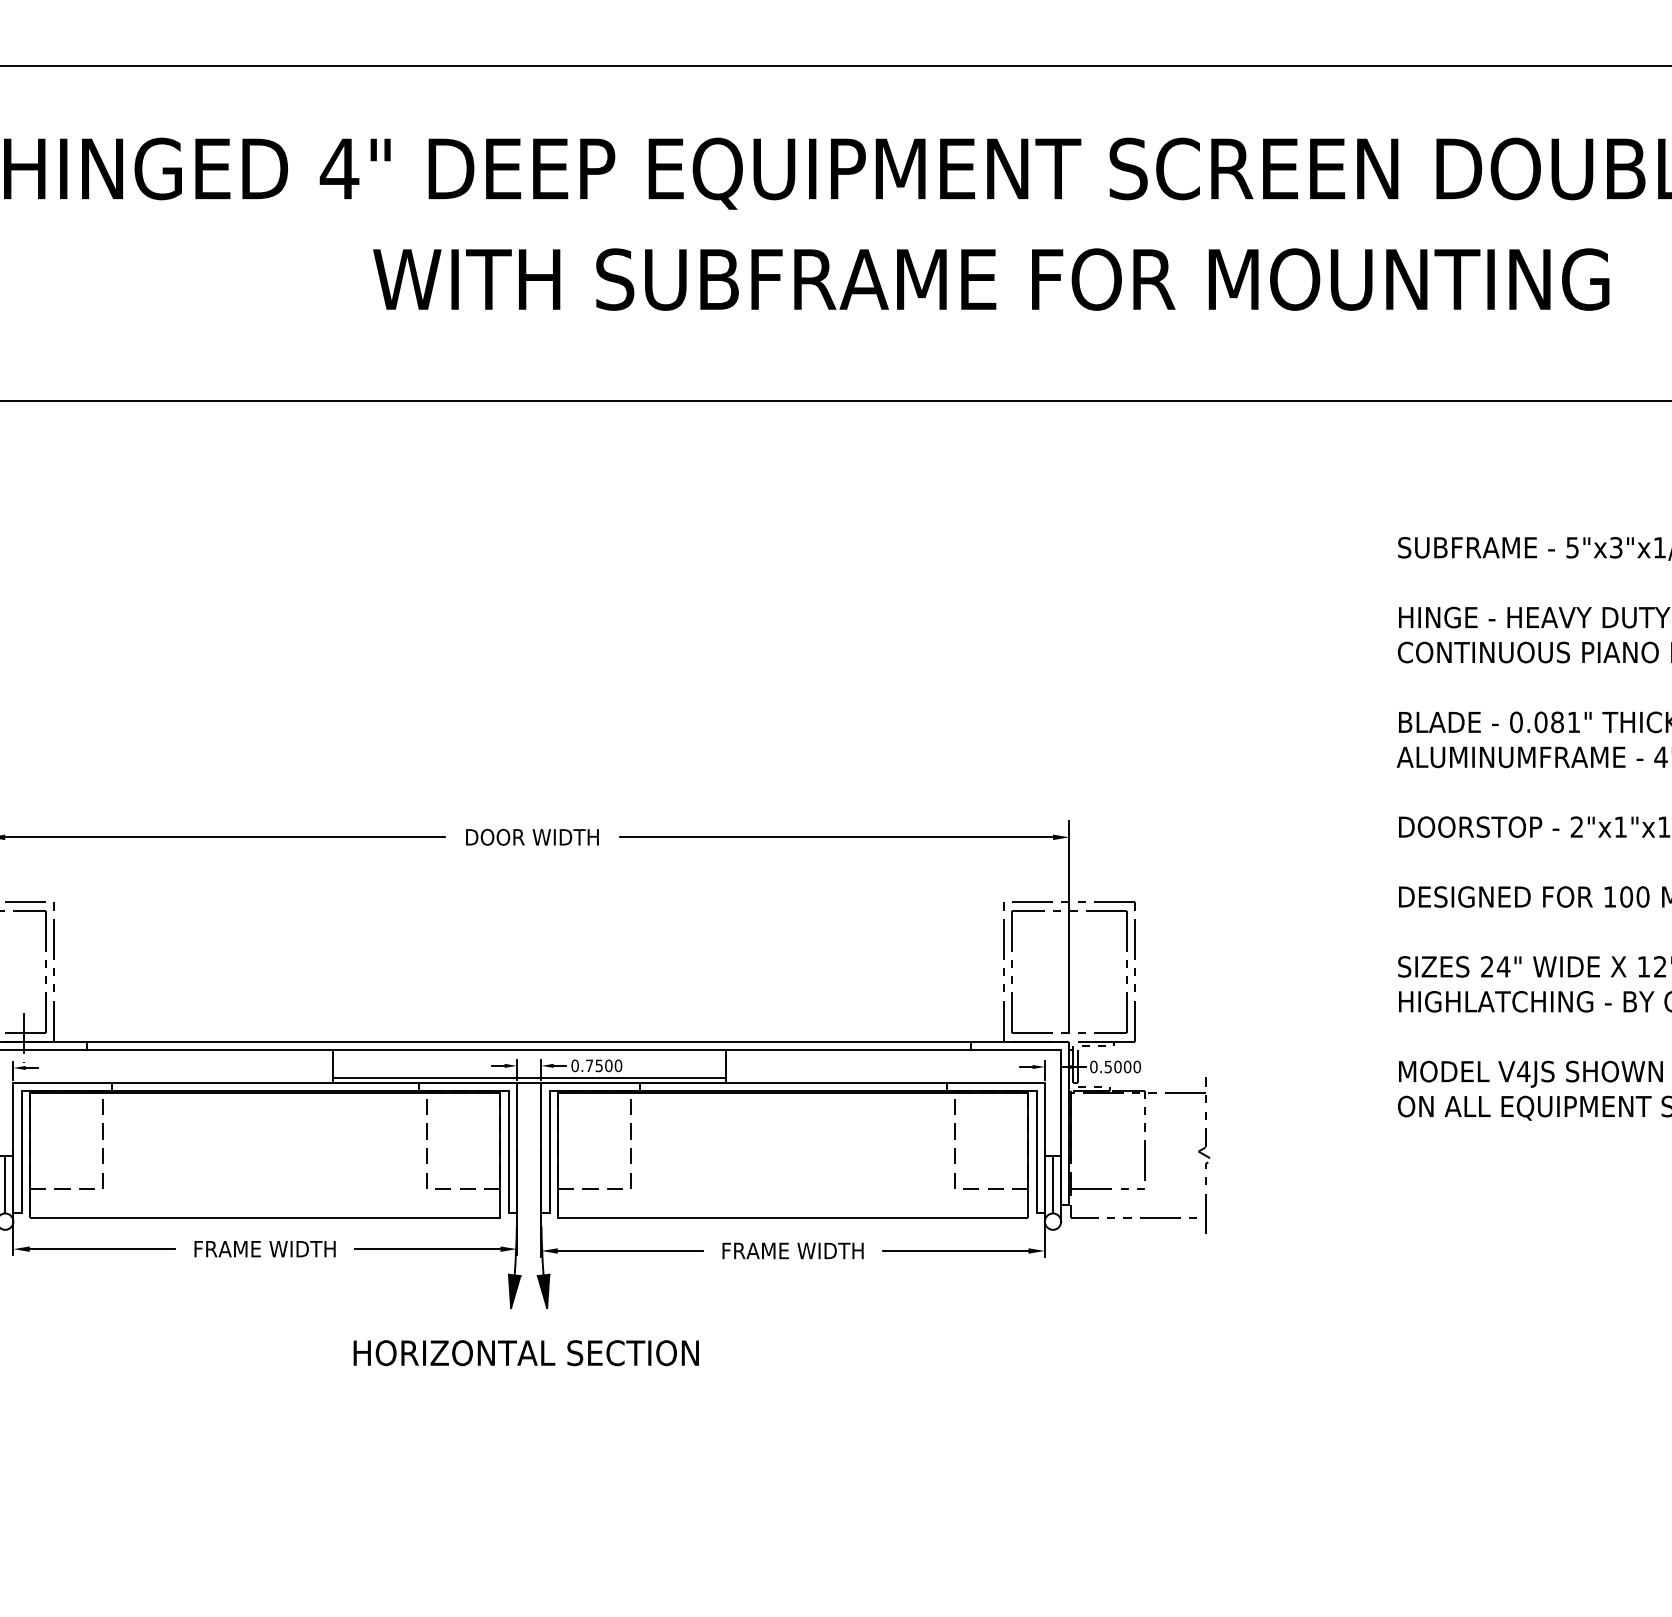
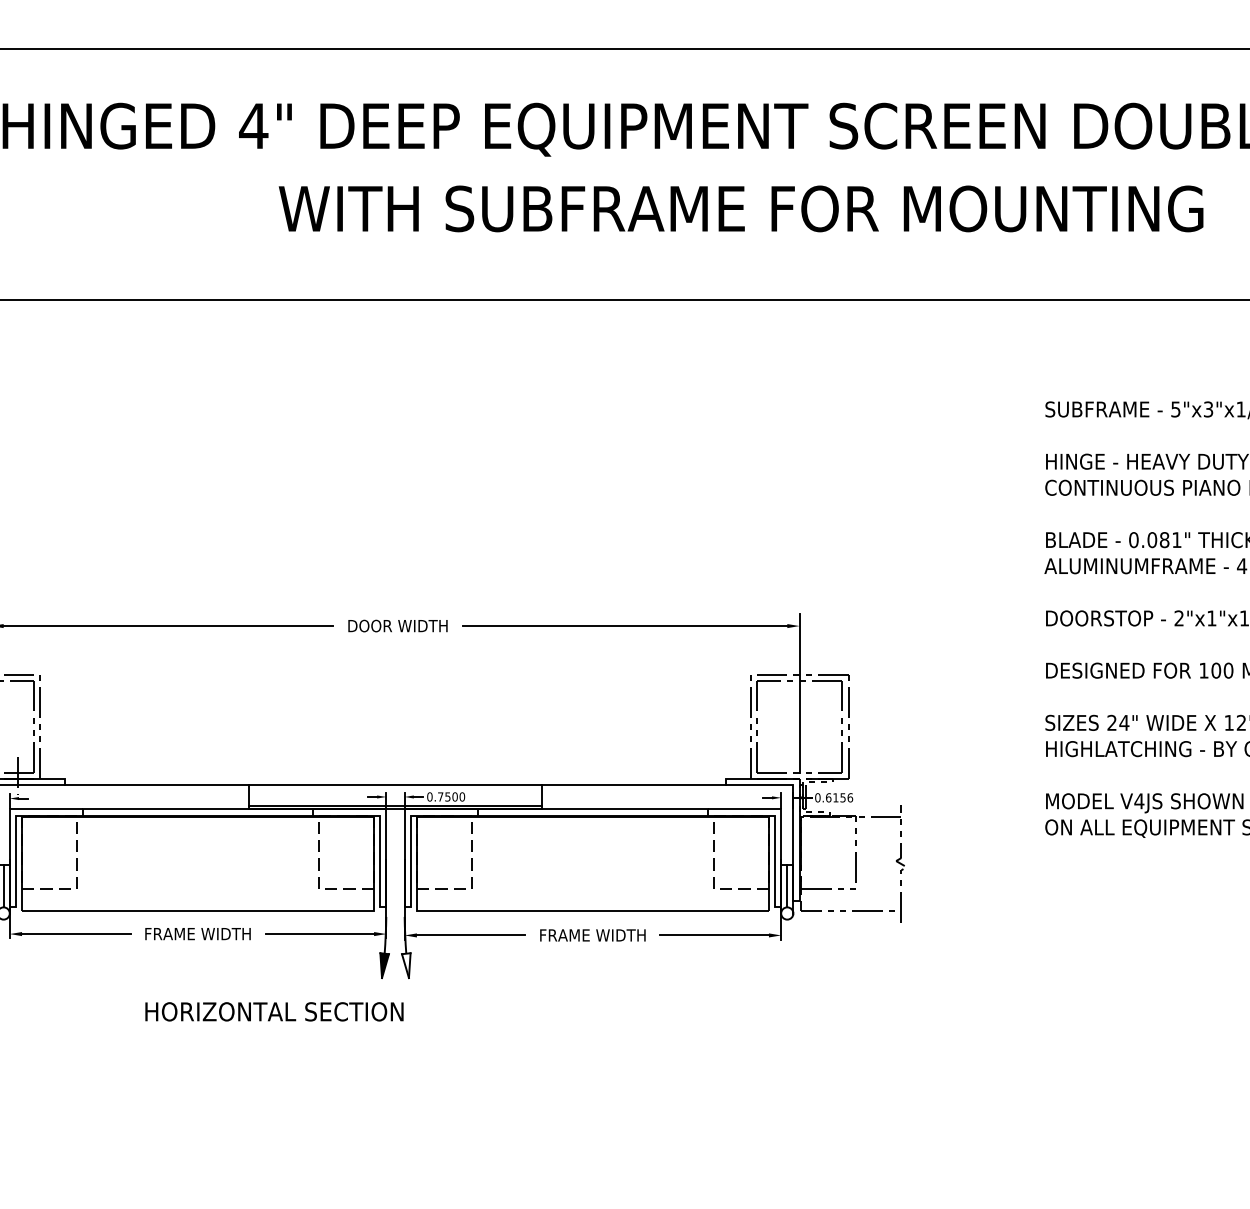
line: (529, 1041) -> (395, 778), removed
text: (1122, 1066) -> (839, 797), 0.5000 -> 0.6156
fill: (543, 1290) -> (406, 964), removed
text: (525, 1353) -> (273, 1012), moved

